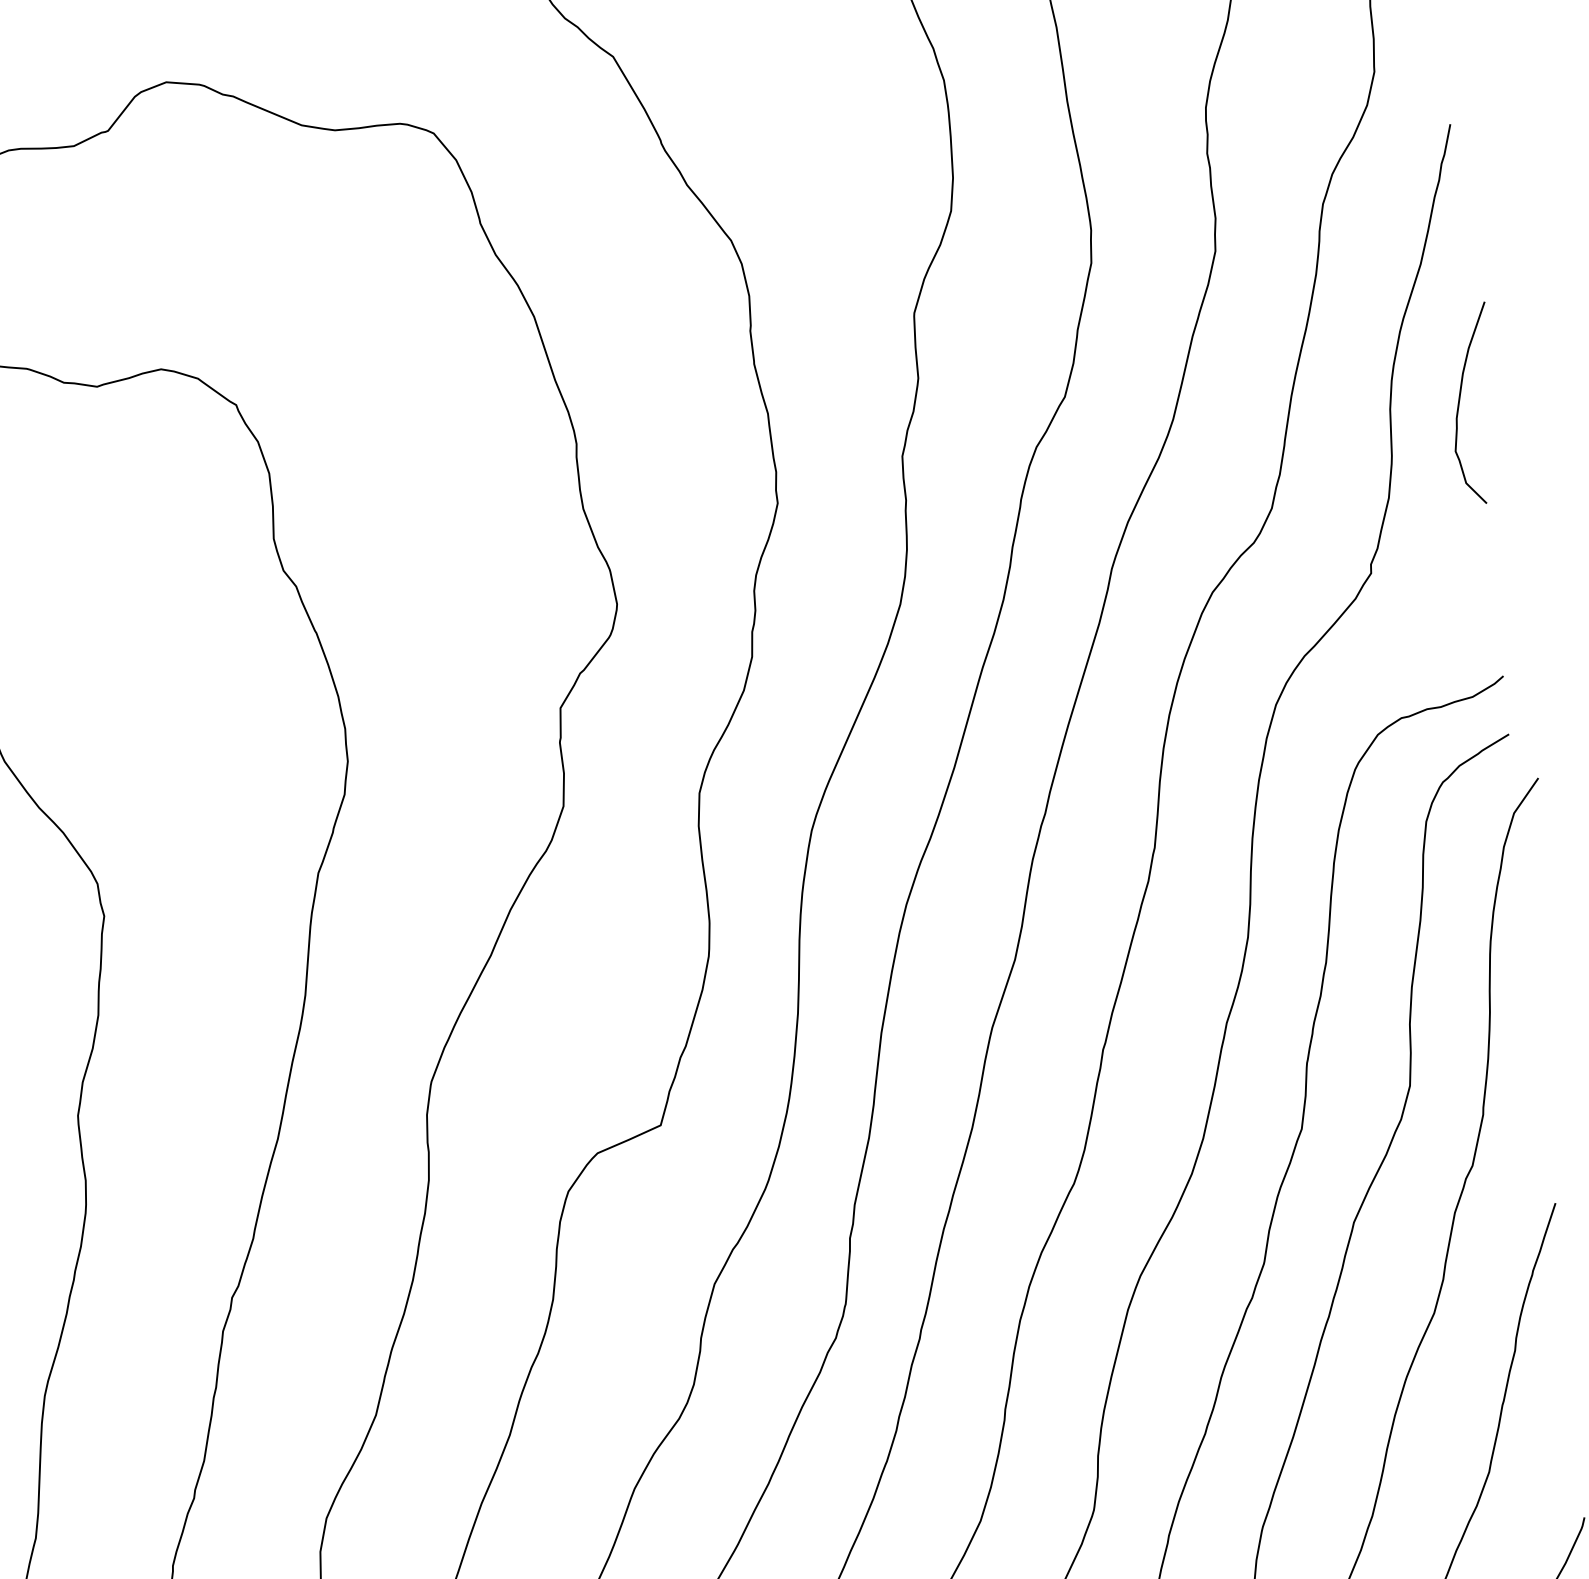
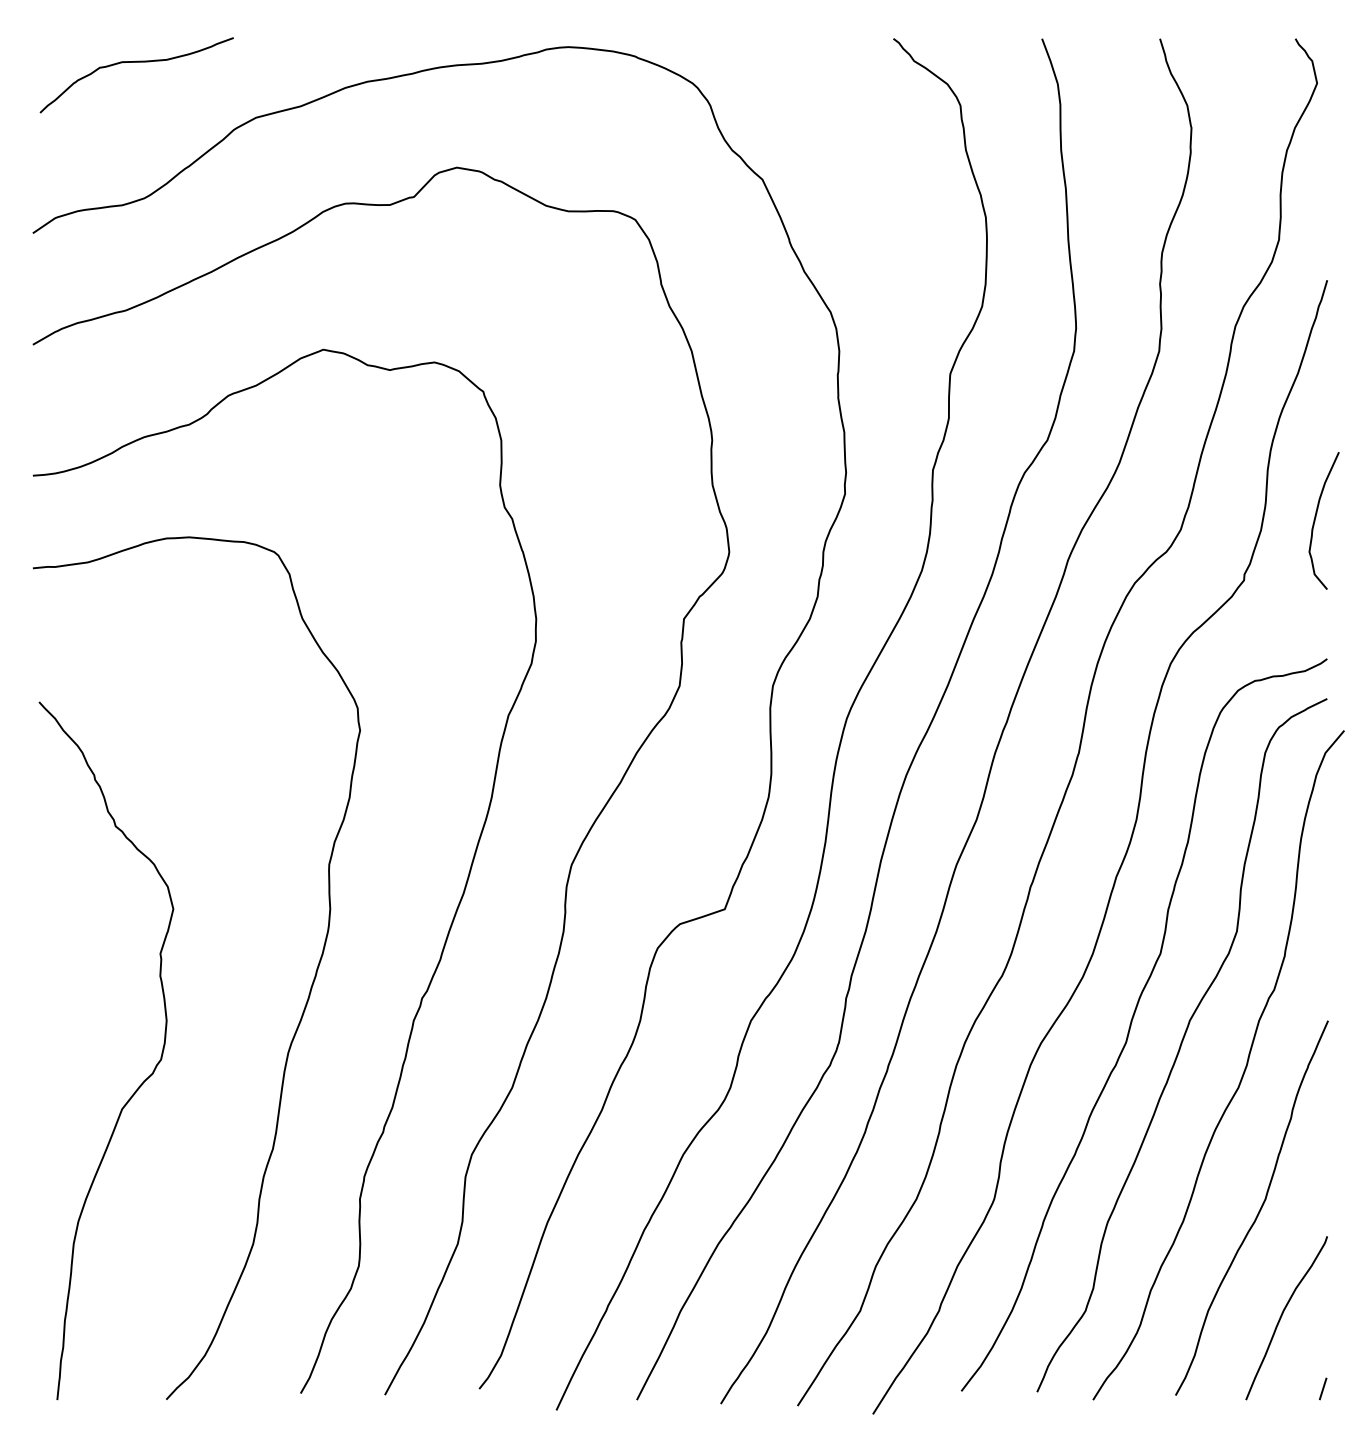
curve: (1461, 400) -> (1316, 517), moved

